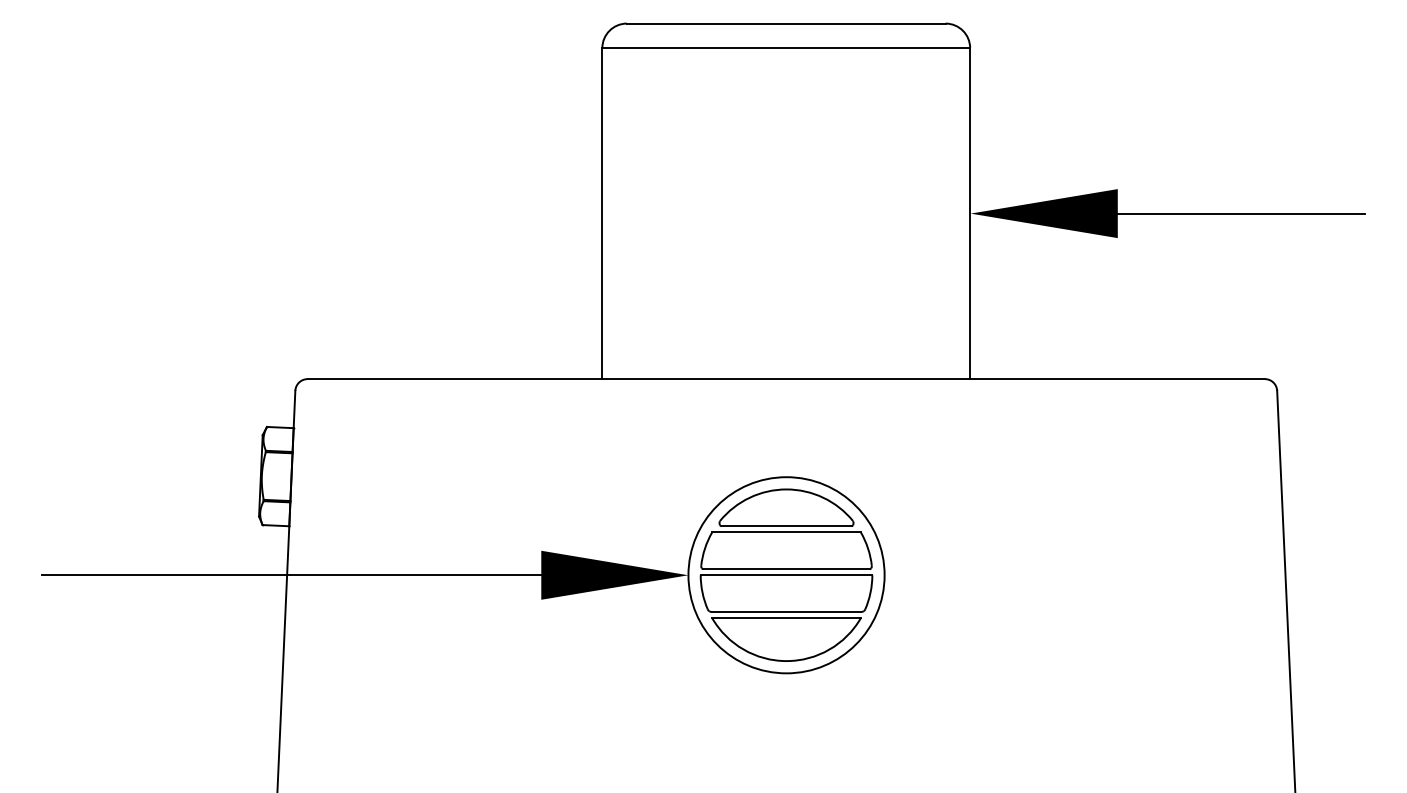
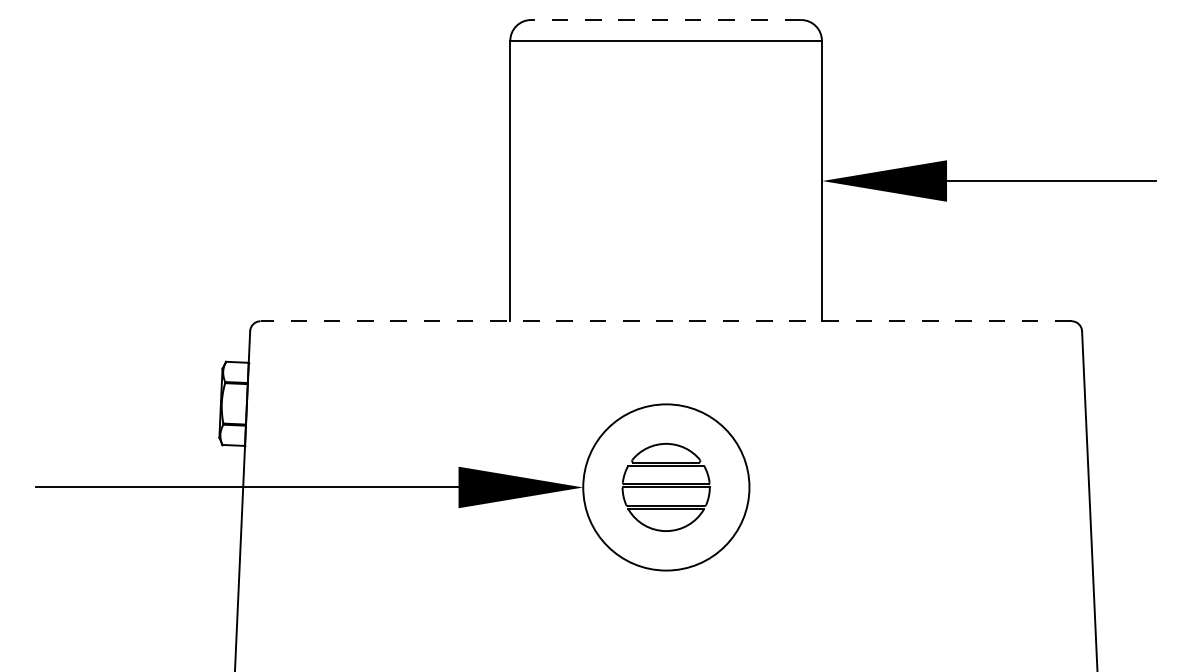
line: (785, 24) -> (665, 20), solid -> dashed
line: (786, 379) -> (666, 321), solid -> dashed
part: (785, 575) -> (665, 487), size x0.6

